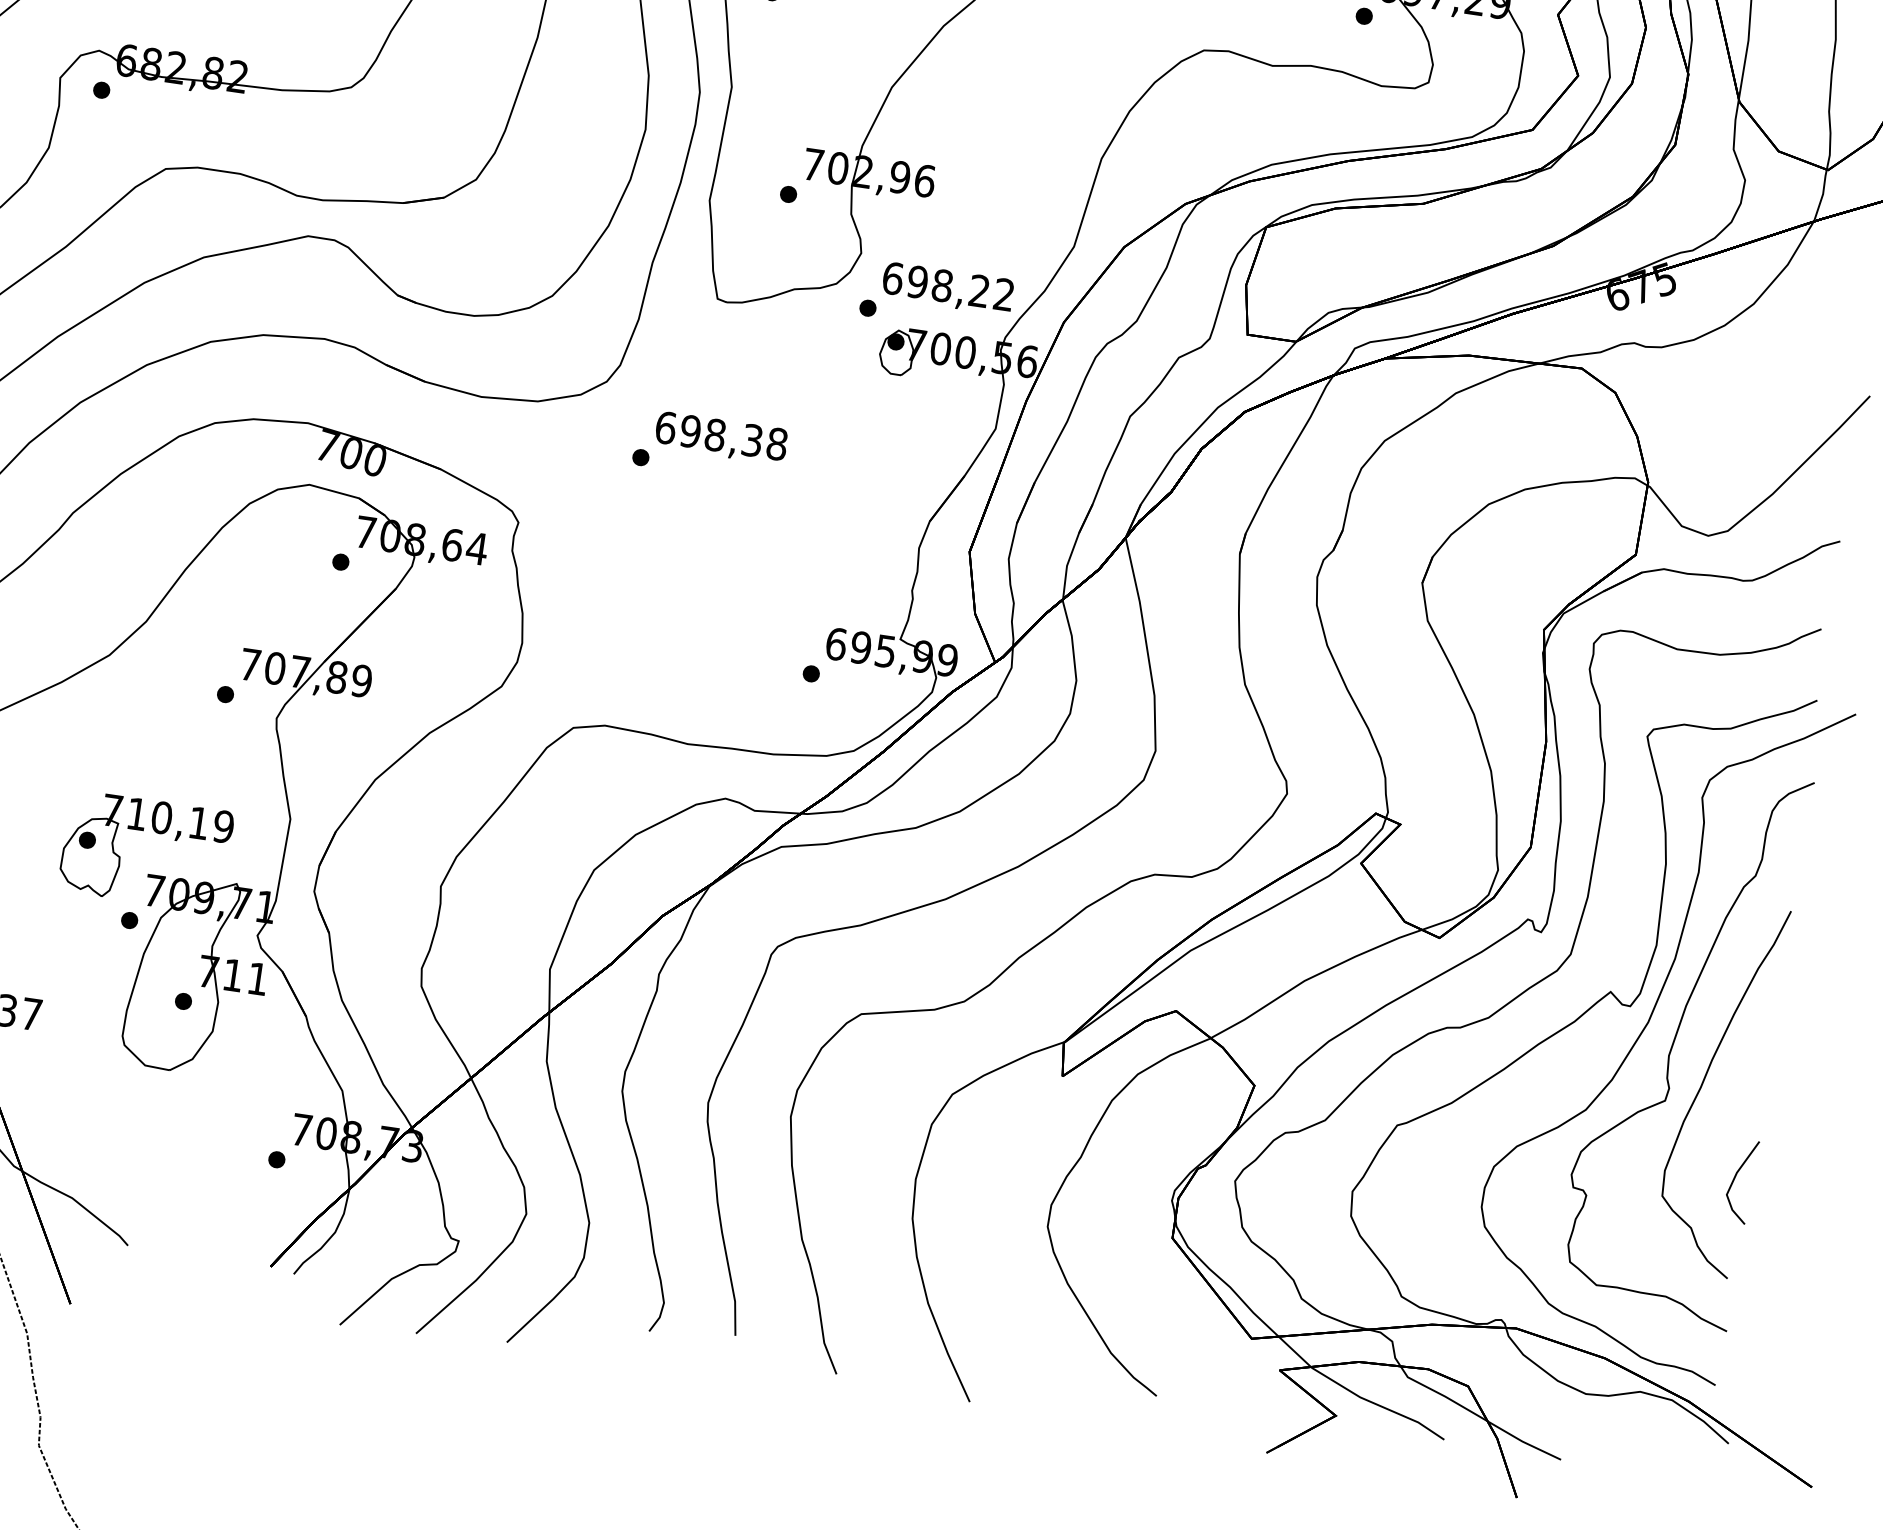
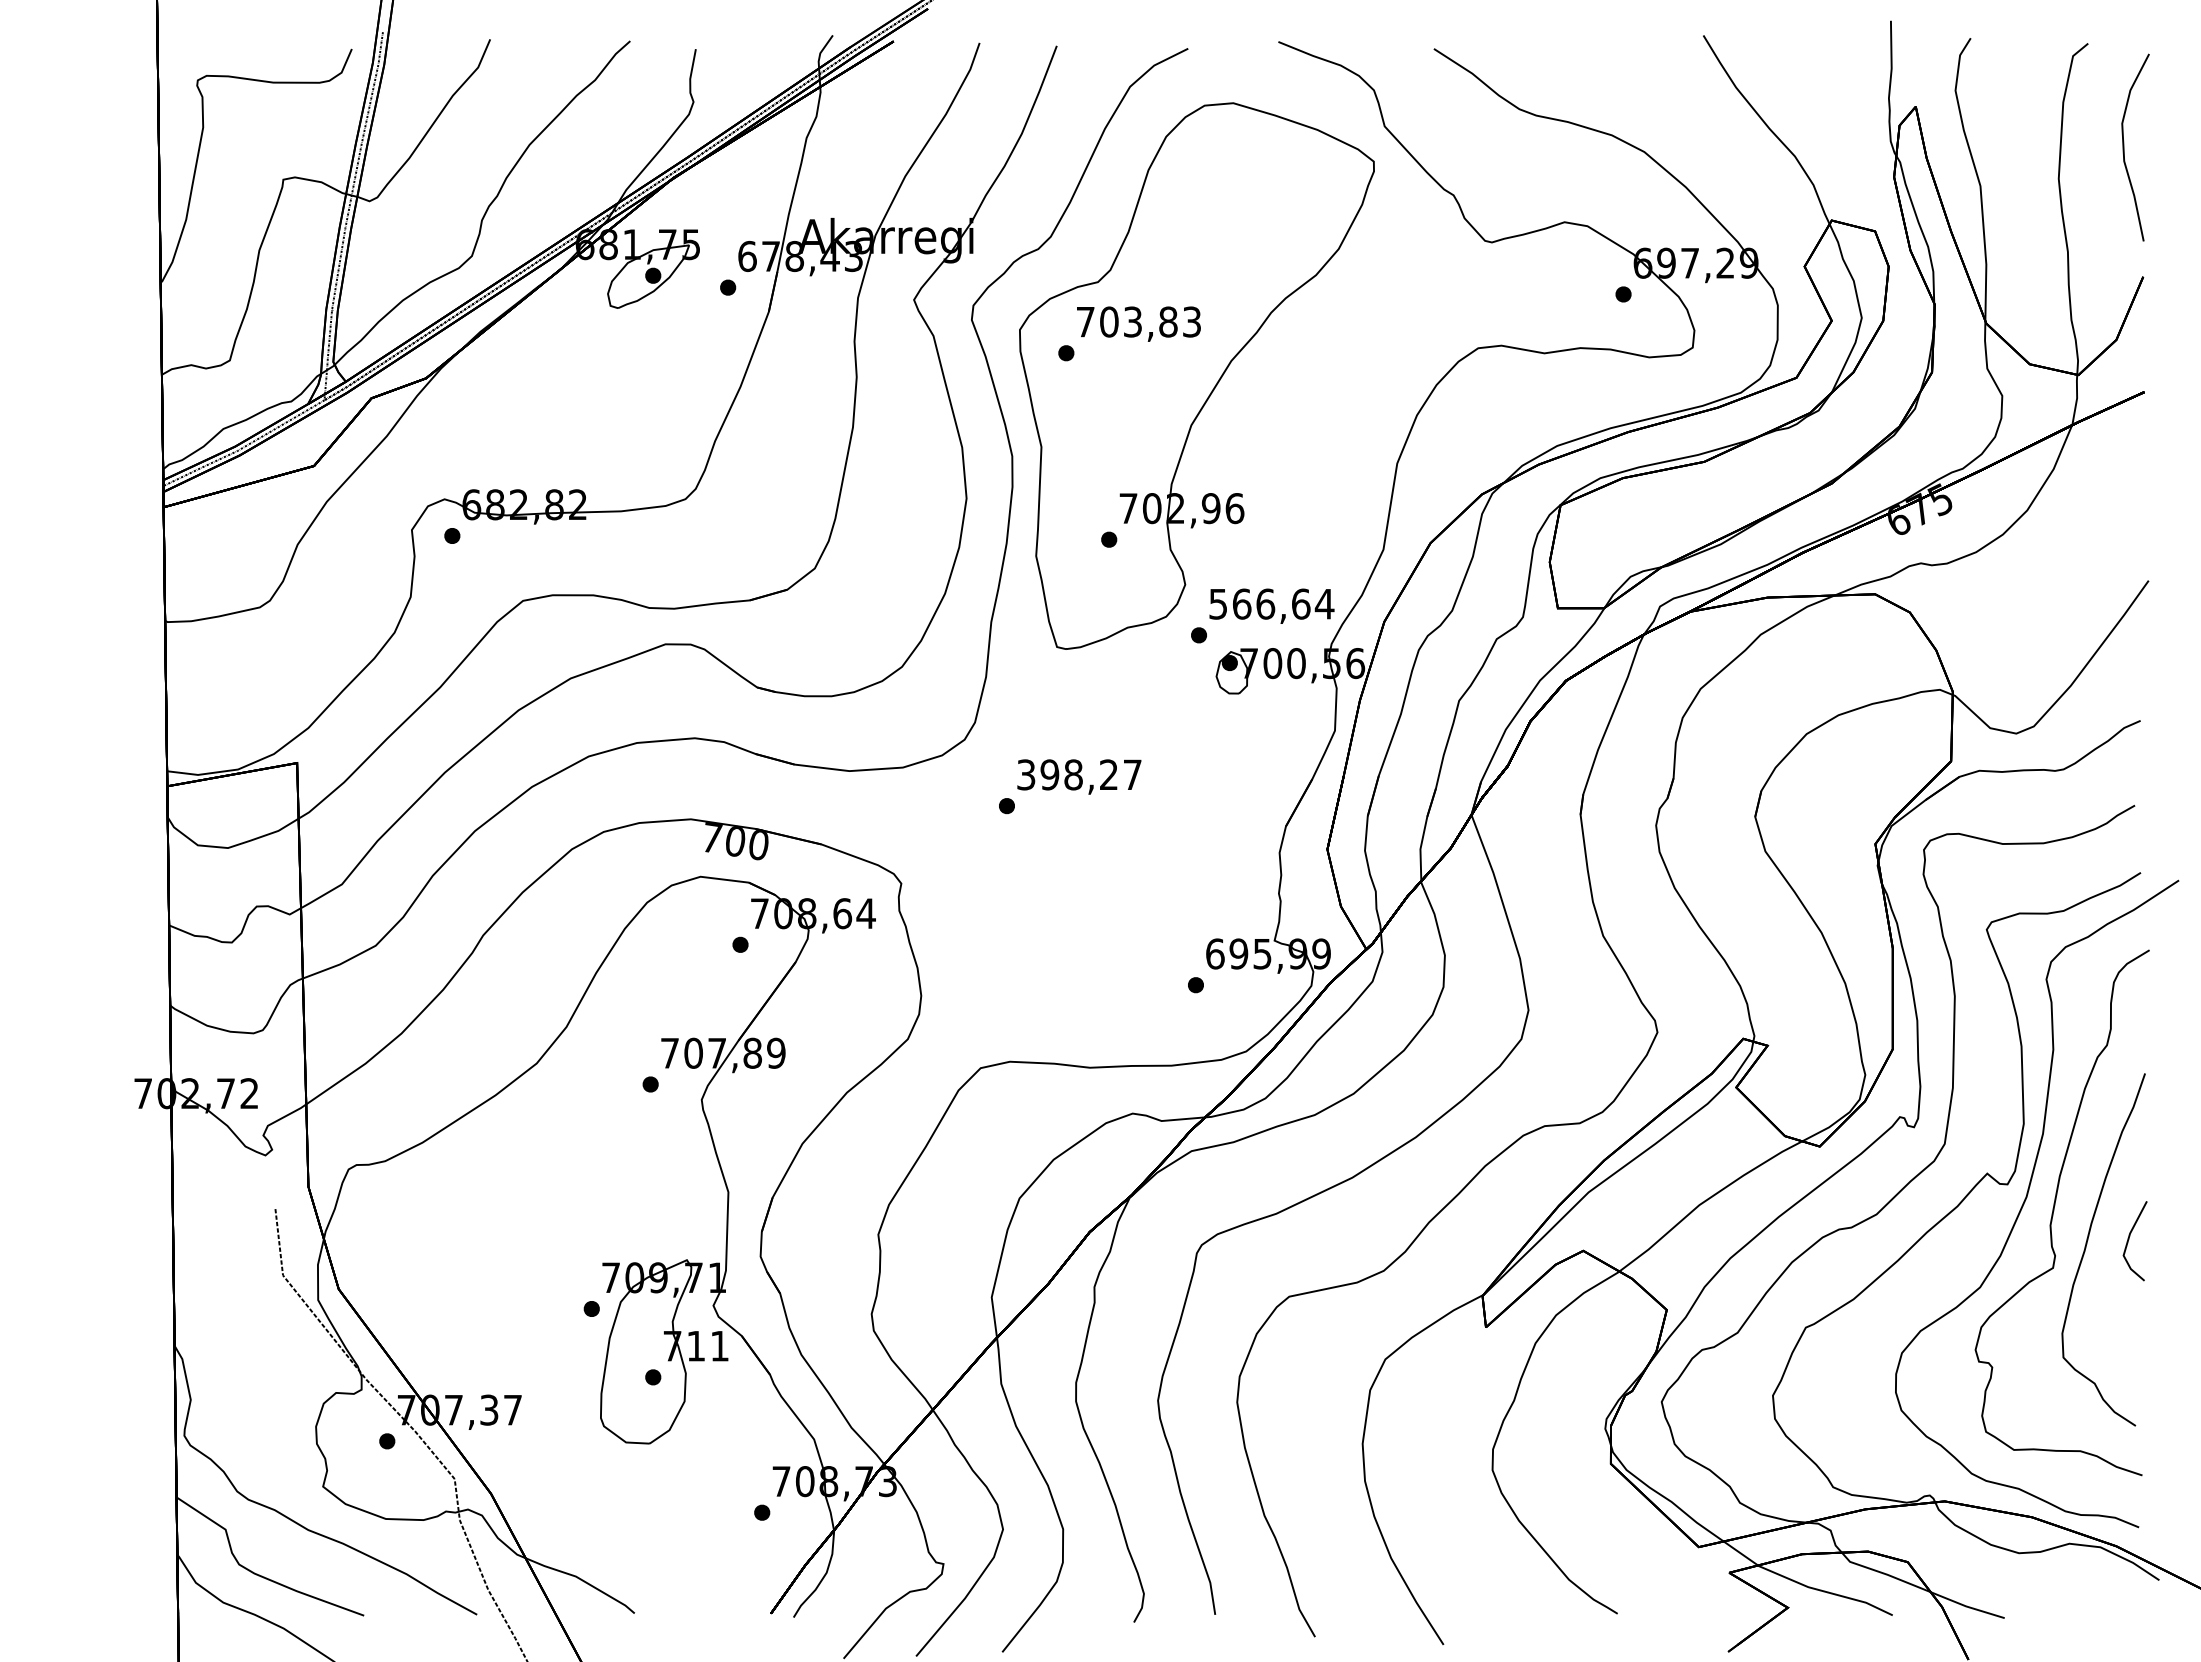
text: (948, 285) -> (1271, 603), 698,22 -> 566,64
text: (721, 435) -> (1079, 774), 698,38 -> 398,27
part: (143, 831) -> (592, 1223), removed
part: (1740, 1181) -> (2134, 1241), moved

